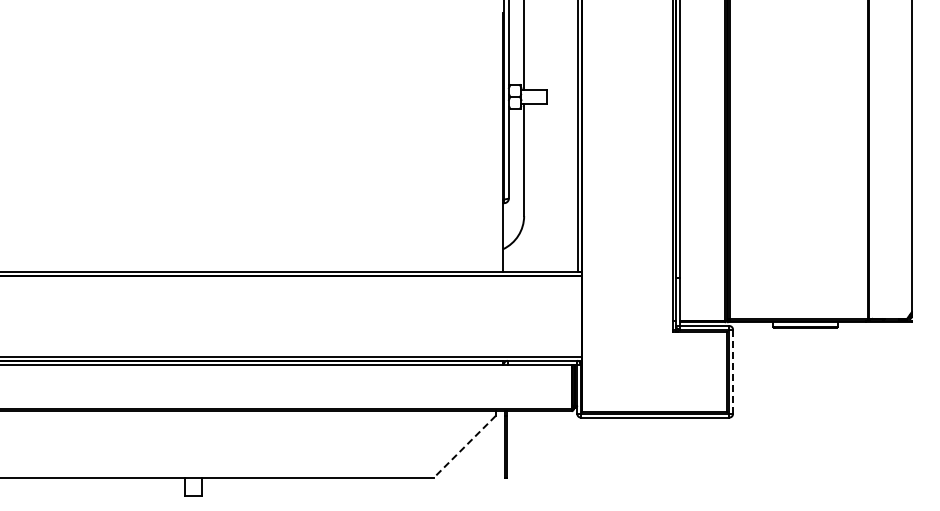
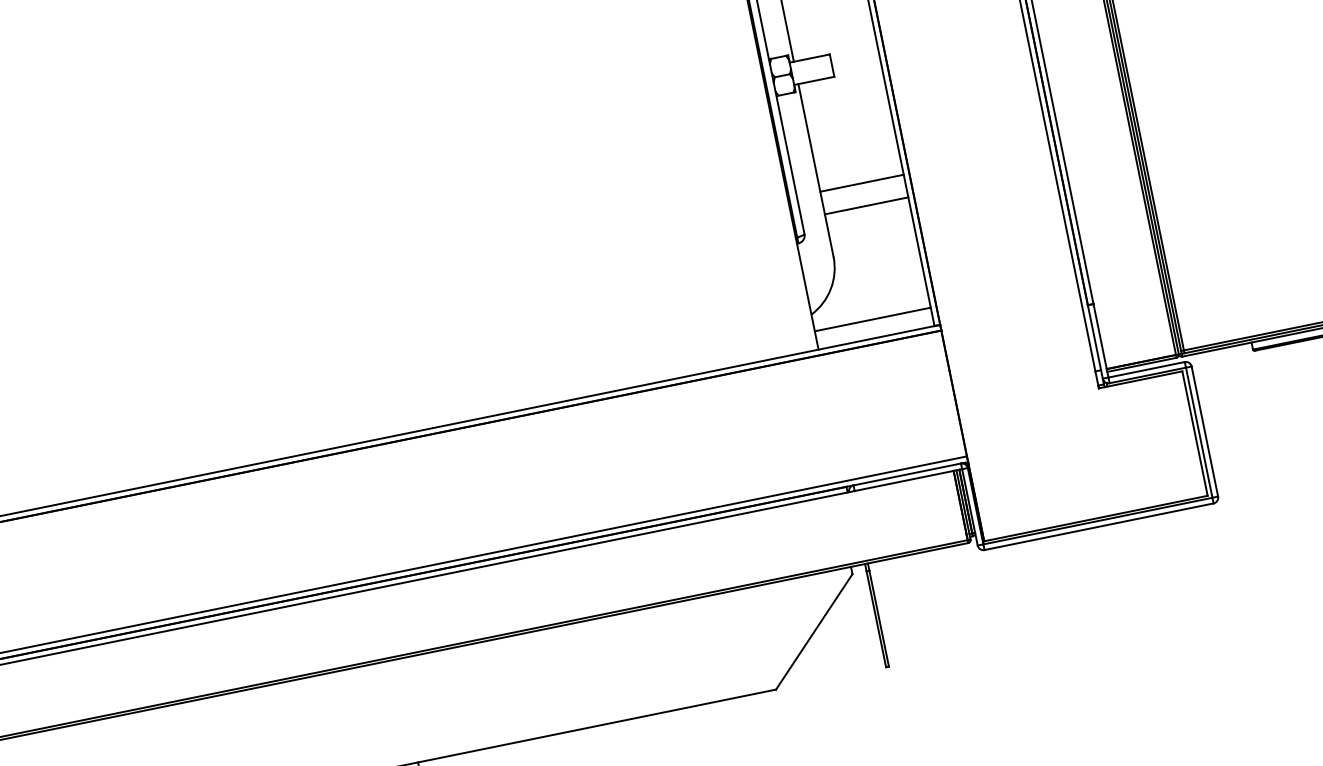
line: (551, 173) -> (862, 182), added
line: (551, 188) -> (867, 205), added
line: (540, 260) -> (872, 320), added
line: (733, 371) -> (1205, 430), dashed -> solid
line: (464, 447) -> (814, 632), dashed -> solid

